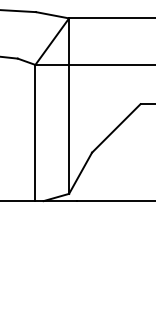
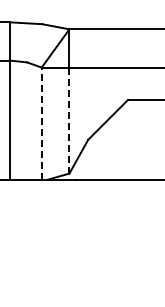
line: (69, 129) -> (69, 120), solid -> dashed
line: (35, 132) -> (41, 123), solid -> dashed

